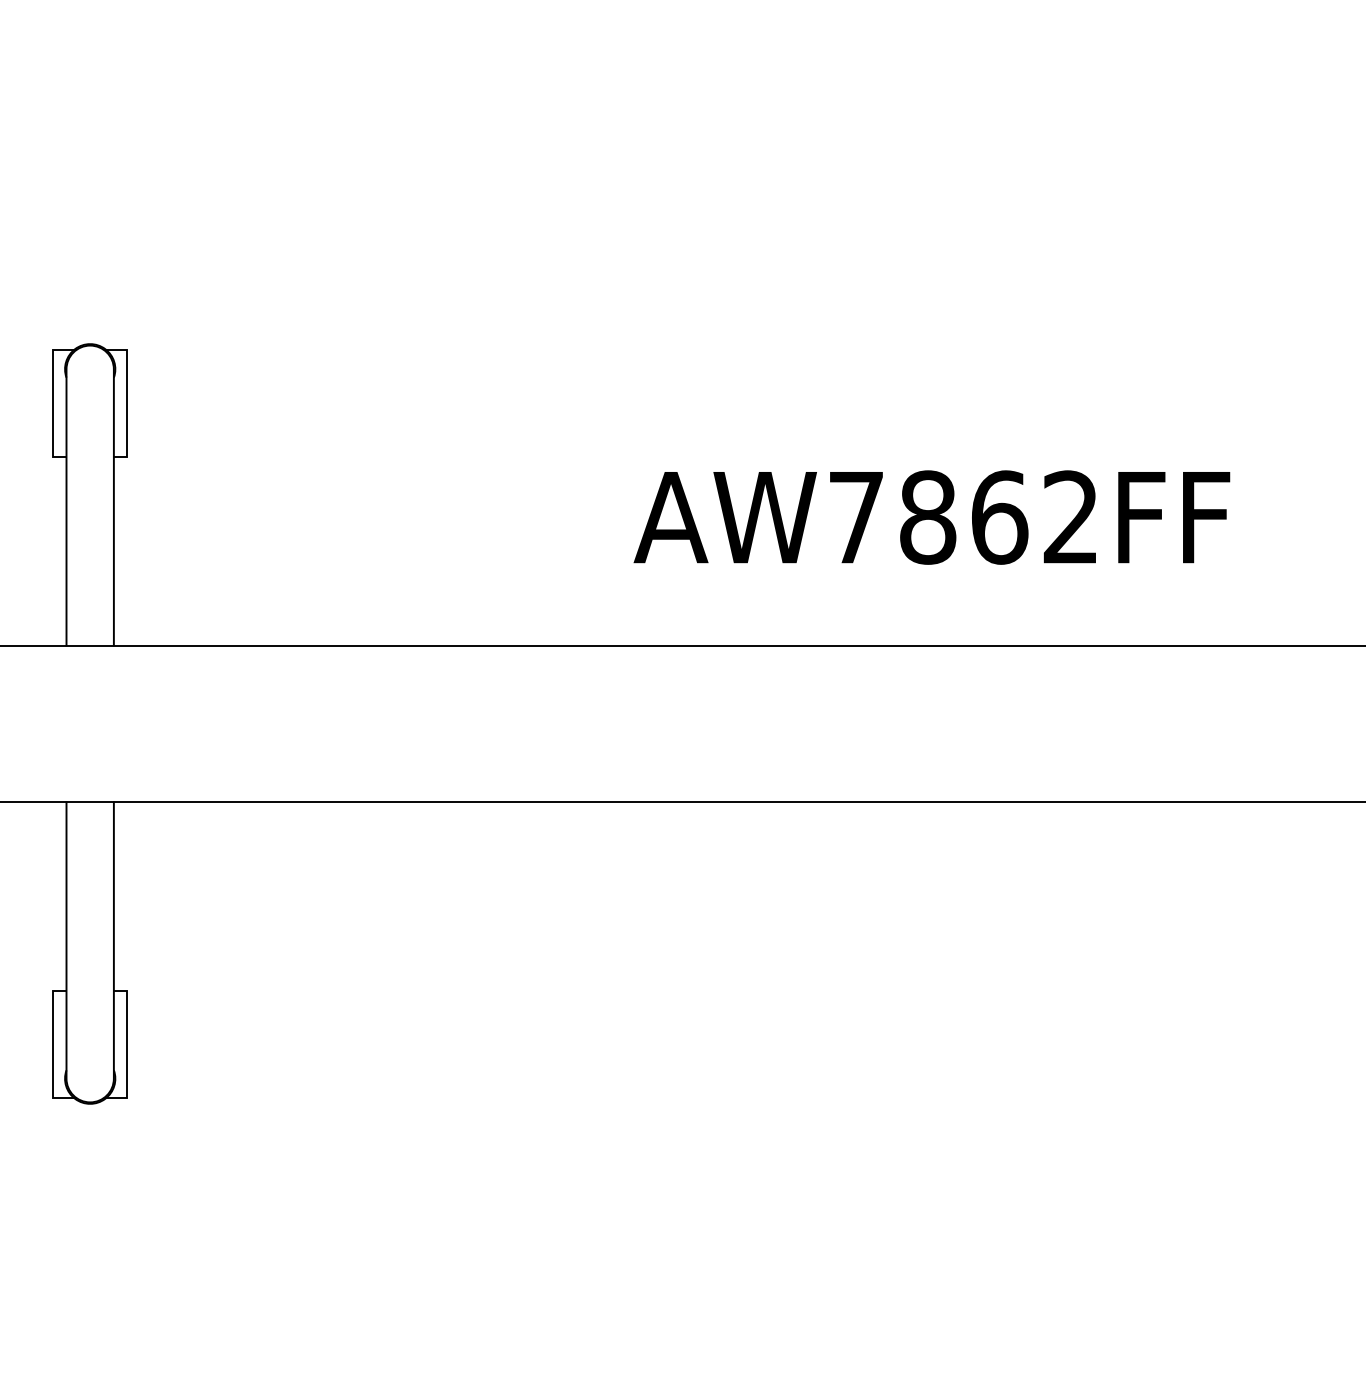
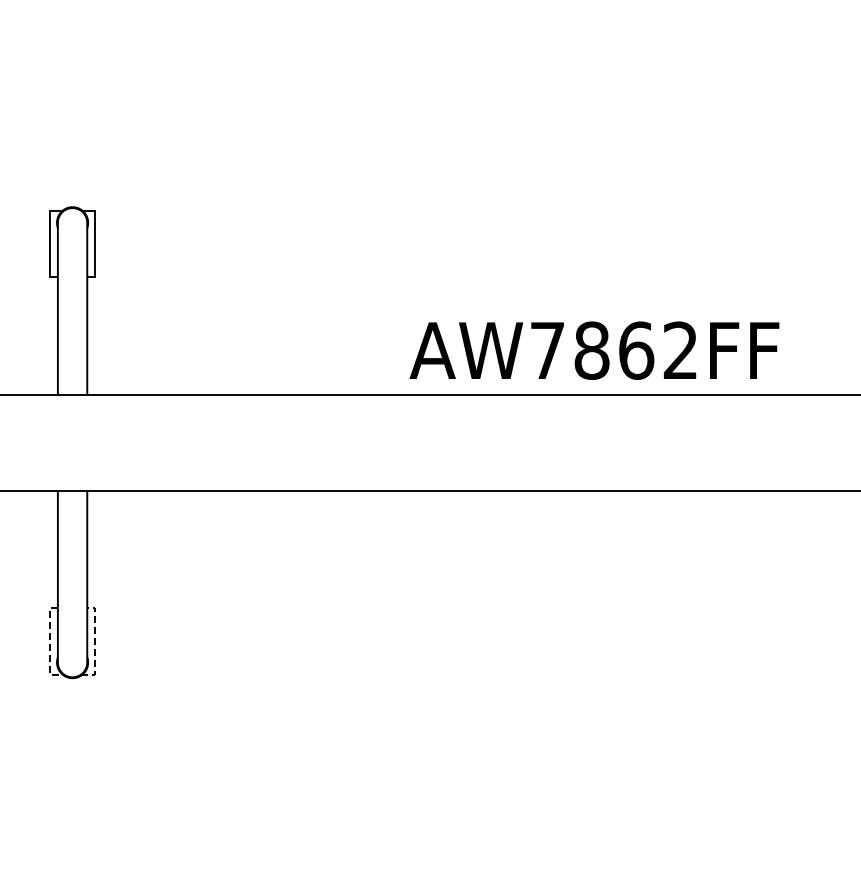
text: (931, 517) -> (594, 350), moved
line: (127, 1047) -> (95, 643), solid -> dashed
line: (52, 1049) -> (49, 644), solid -> dashed

